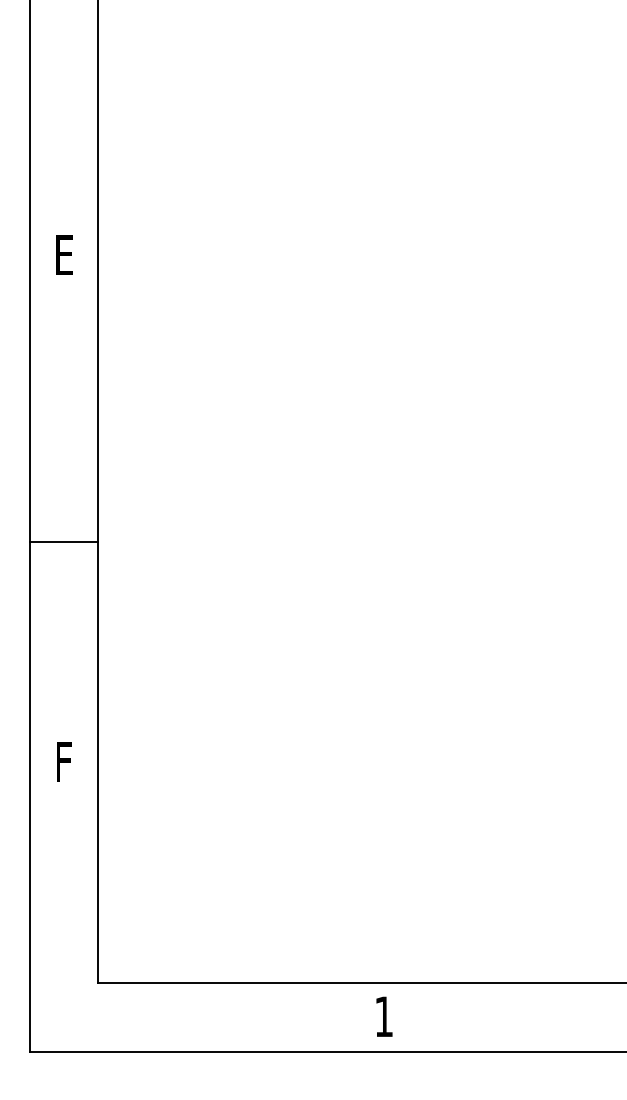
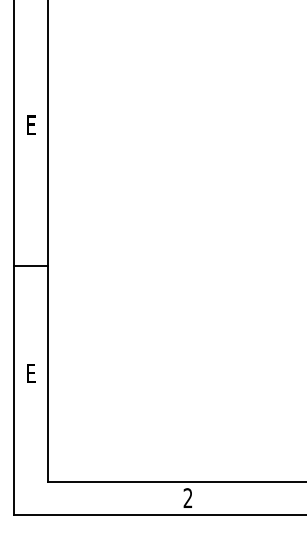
text: (64, 762) -> (31, 373), F -> E
text: (382, 1015) -> (187, 497), 1 -> 2

